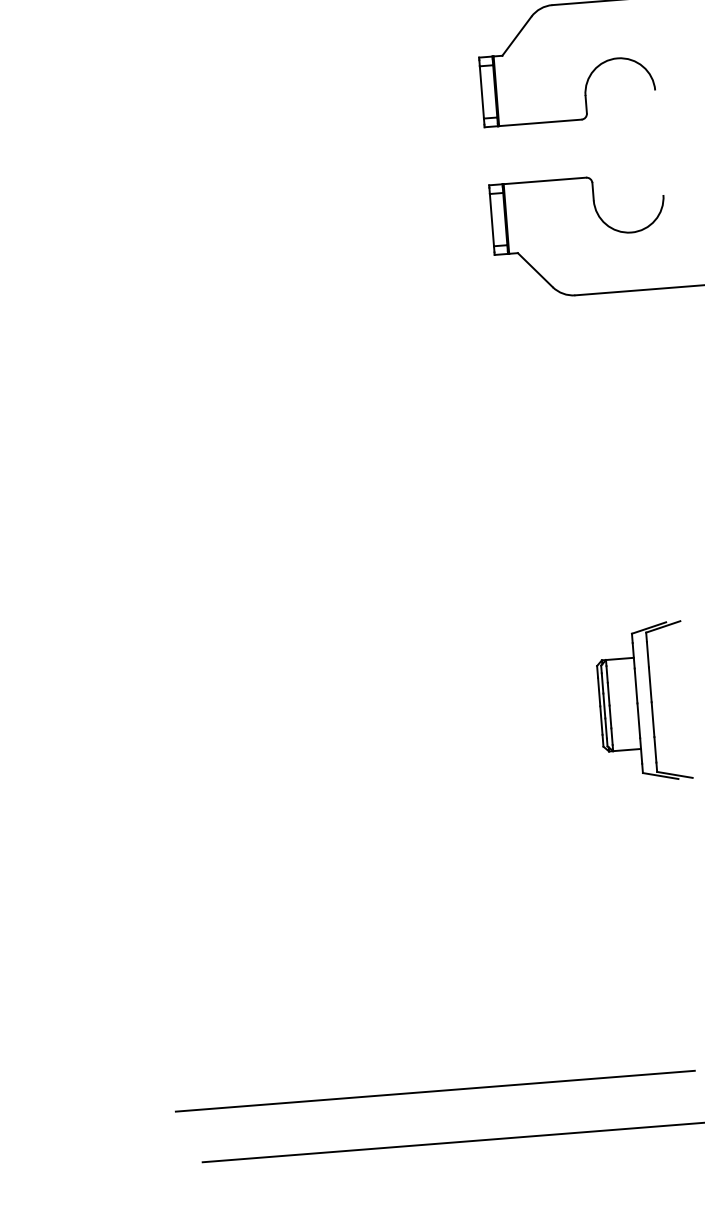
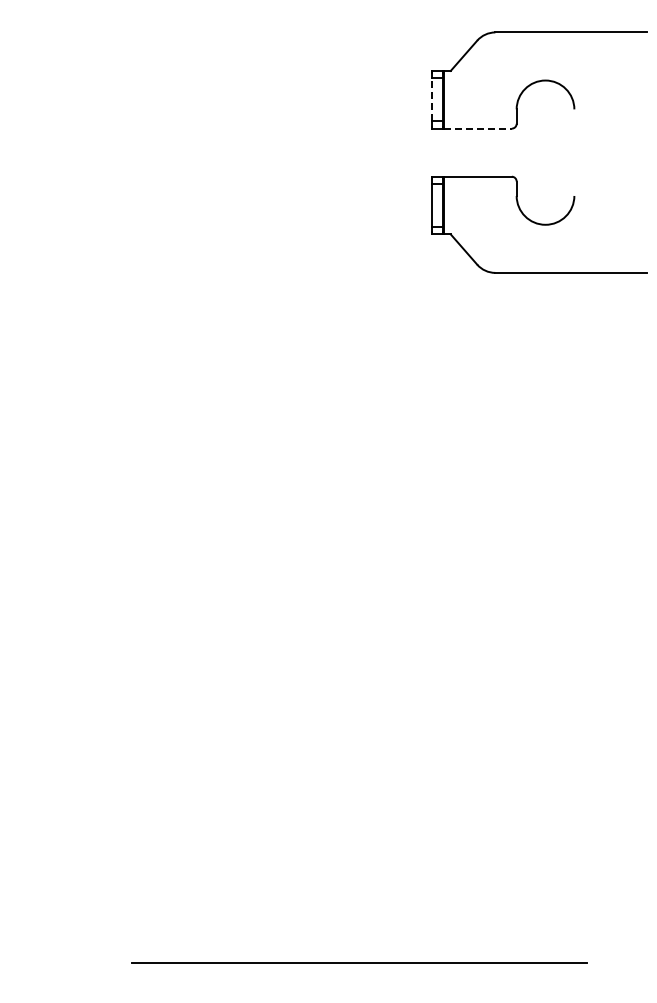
line: (481, 92) -> (431, 99), solid -> dashed
line: (541, 122) -> (478, 128), solid -> dashed
part: (642, 702) -> (524, 612), removed
line: (435, 1091) -> (328, 919), removed

